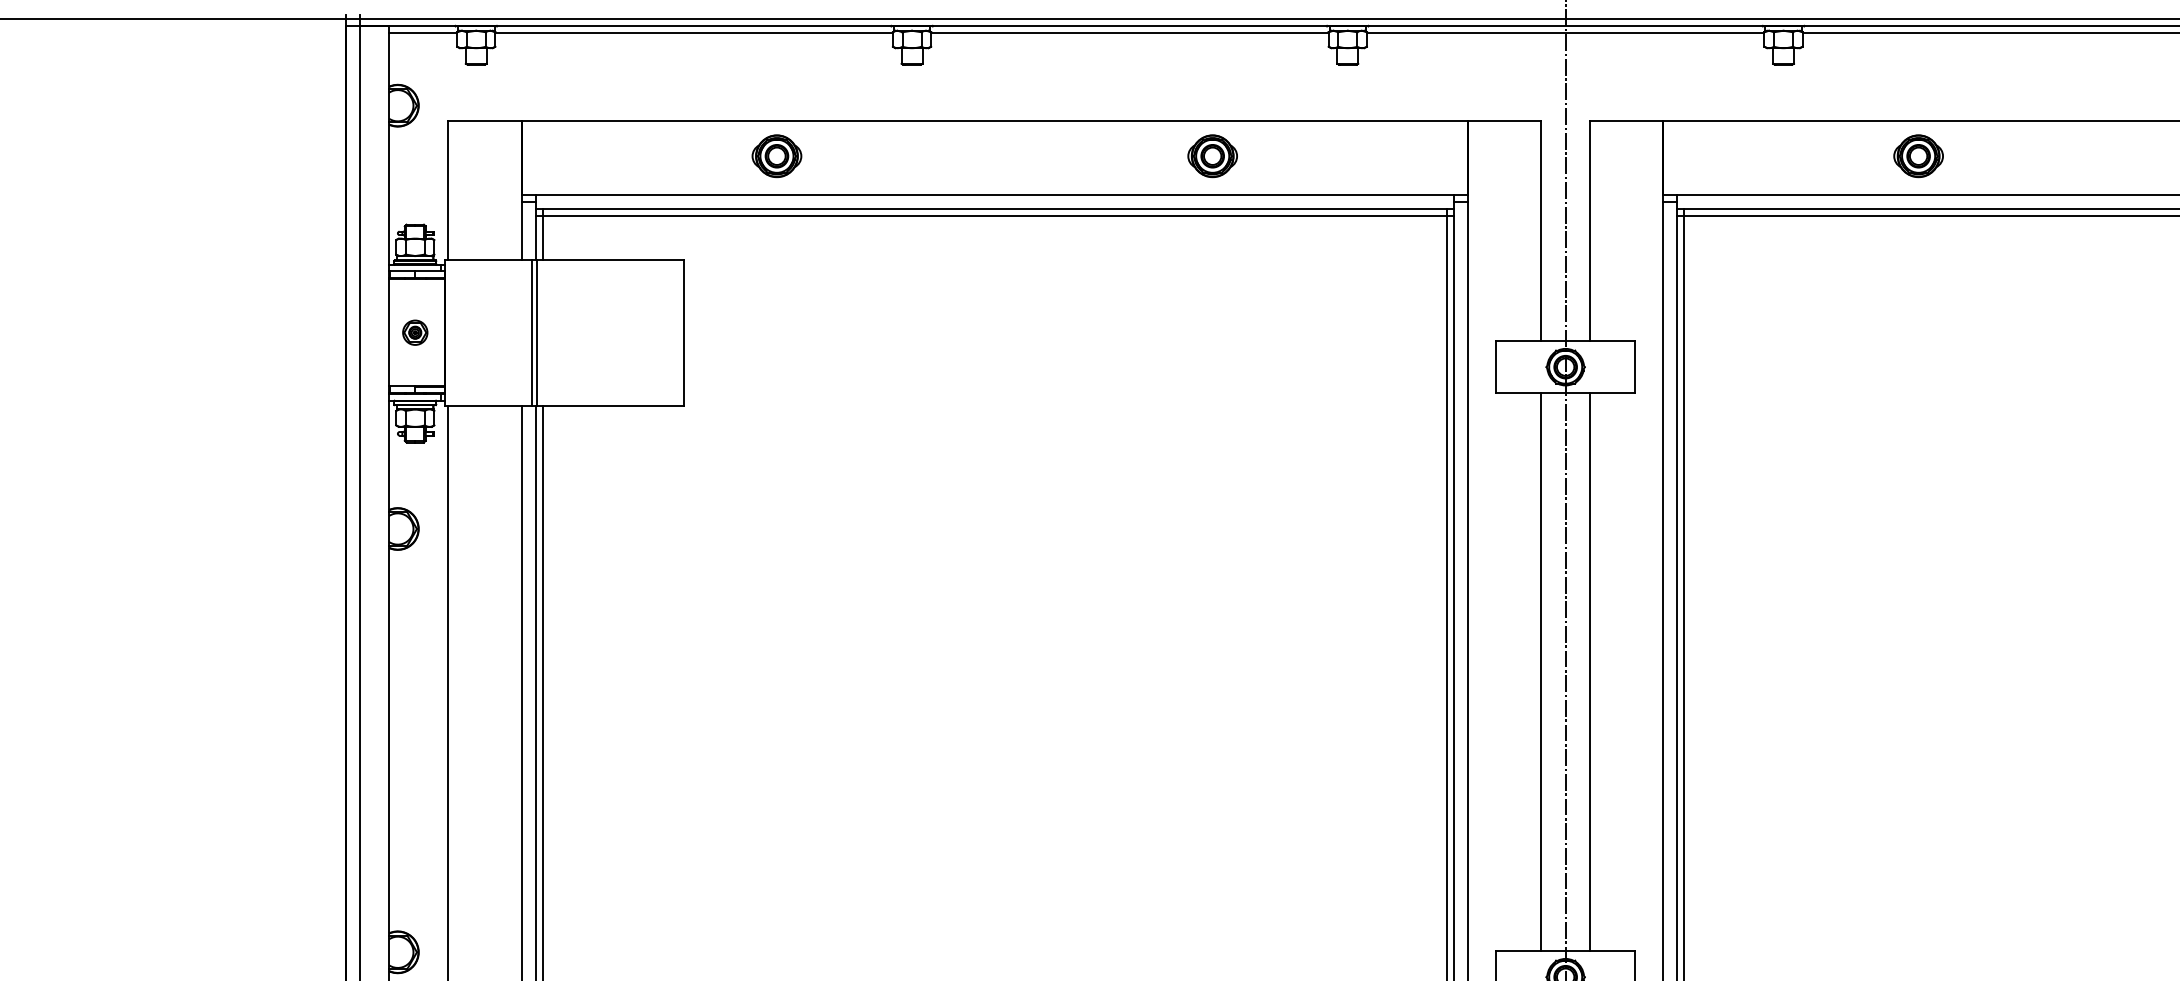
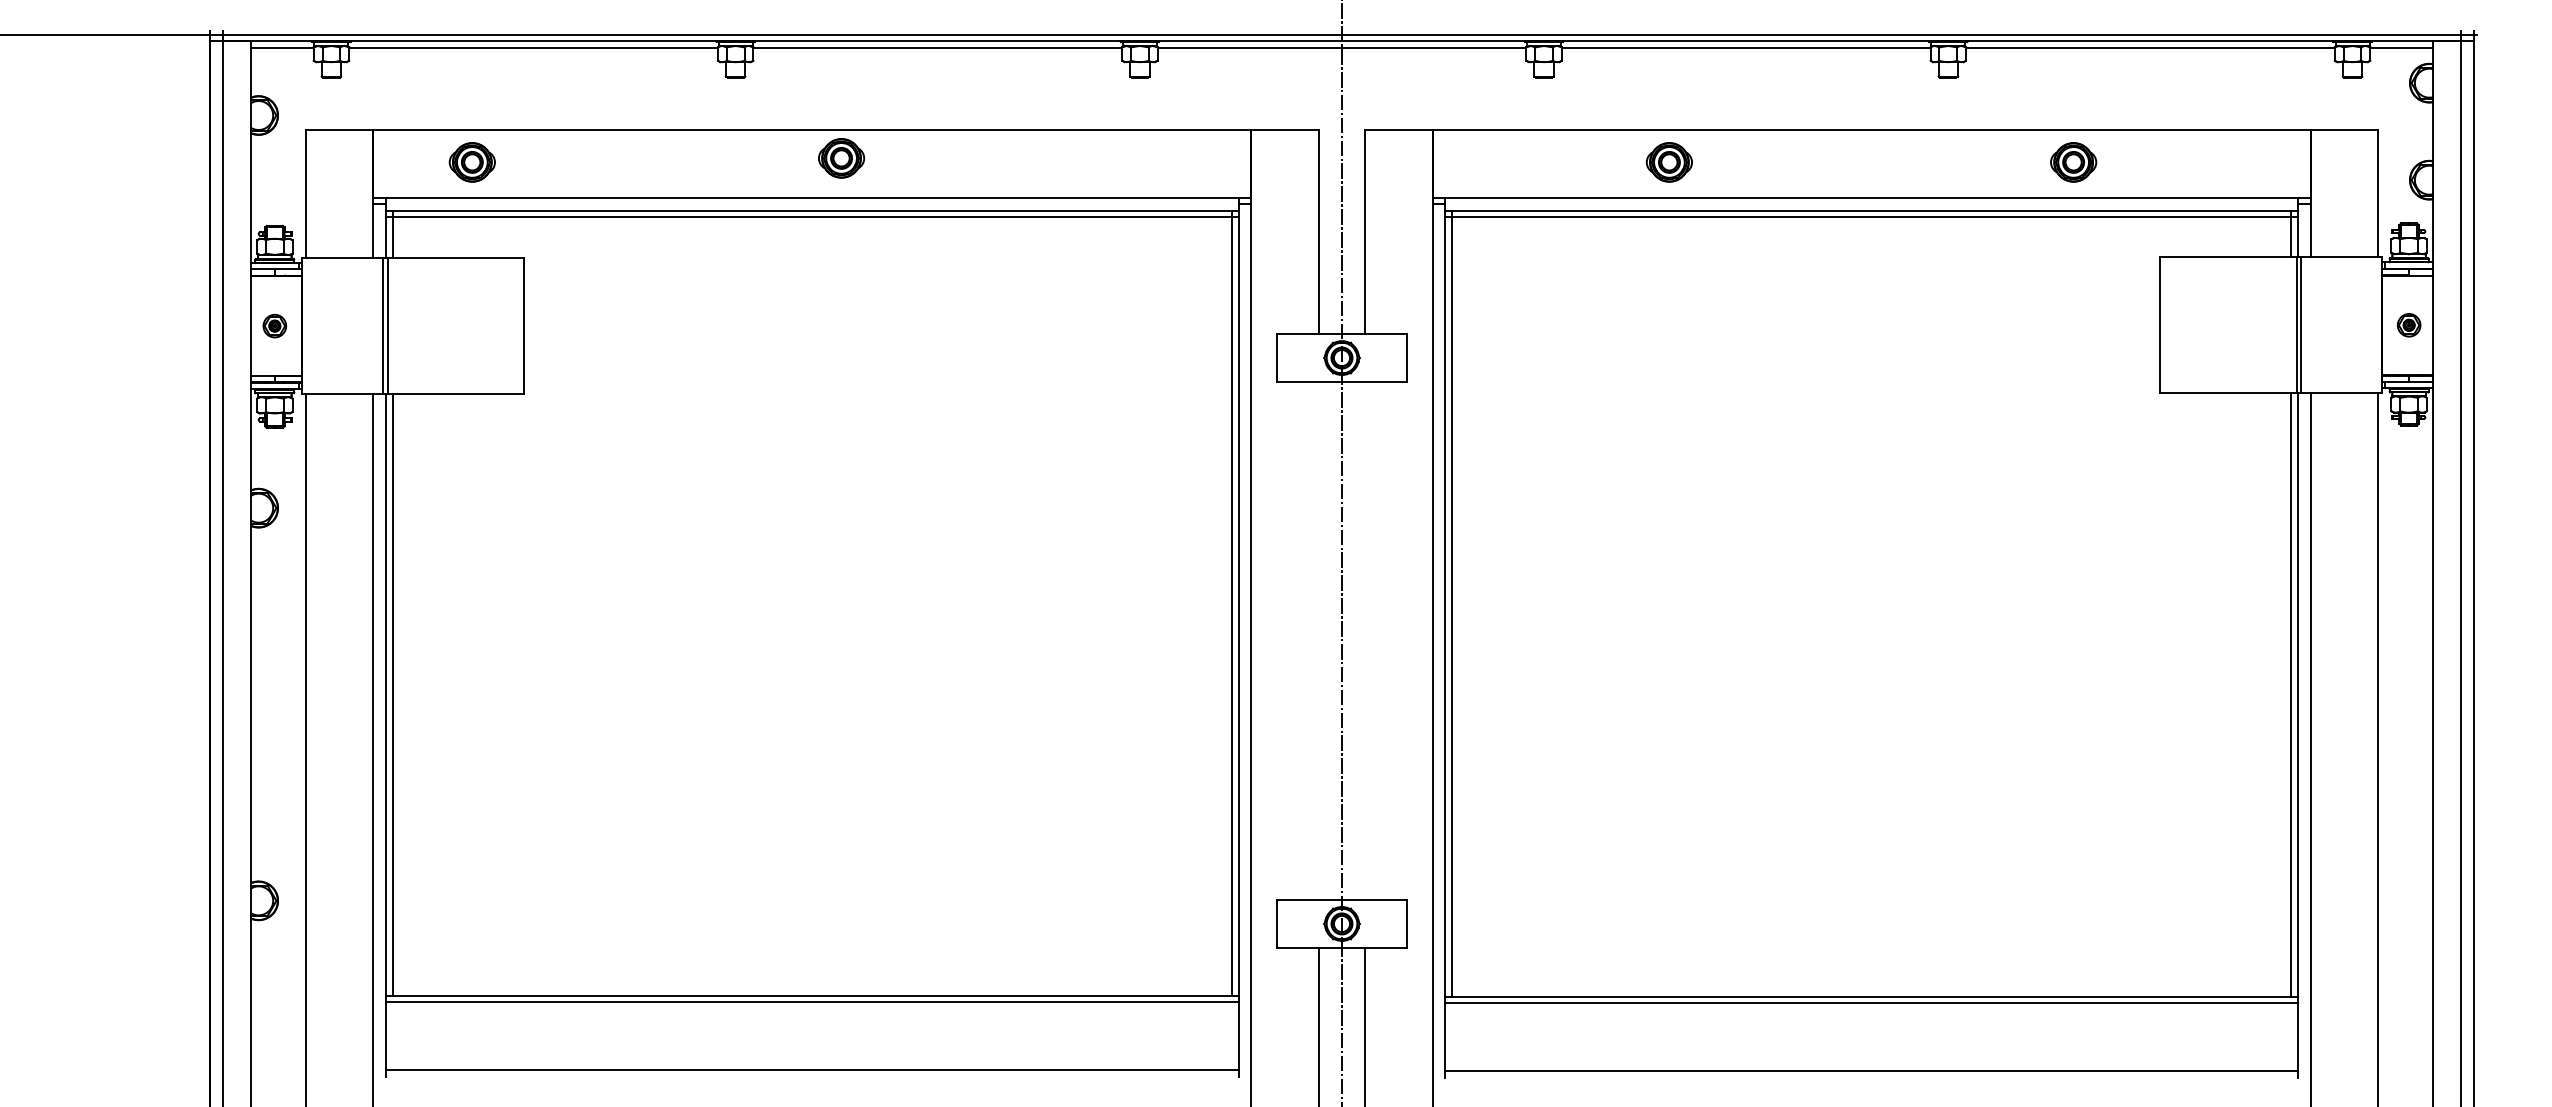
part: (776, 156) -> (471, 162), moved
part: (1212, 156) -> (841, 158), moved
line: (1541, 671) -> (1319, 640), removed
line: (1589, 671) -> (1364, 640), removed

